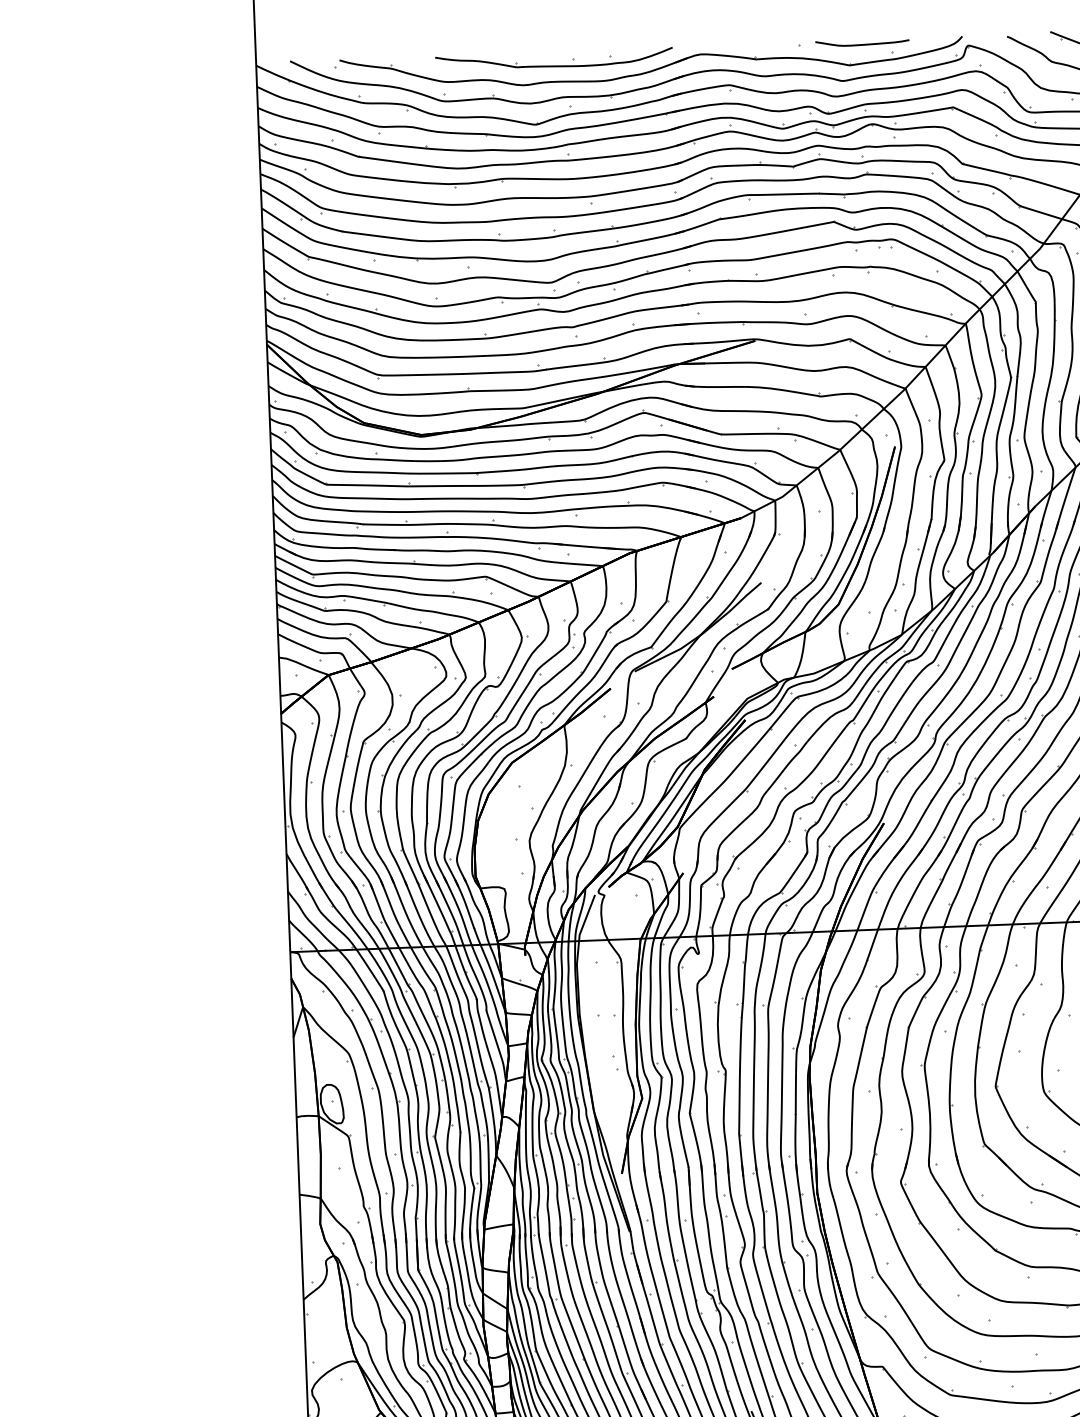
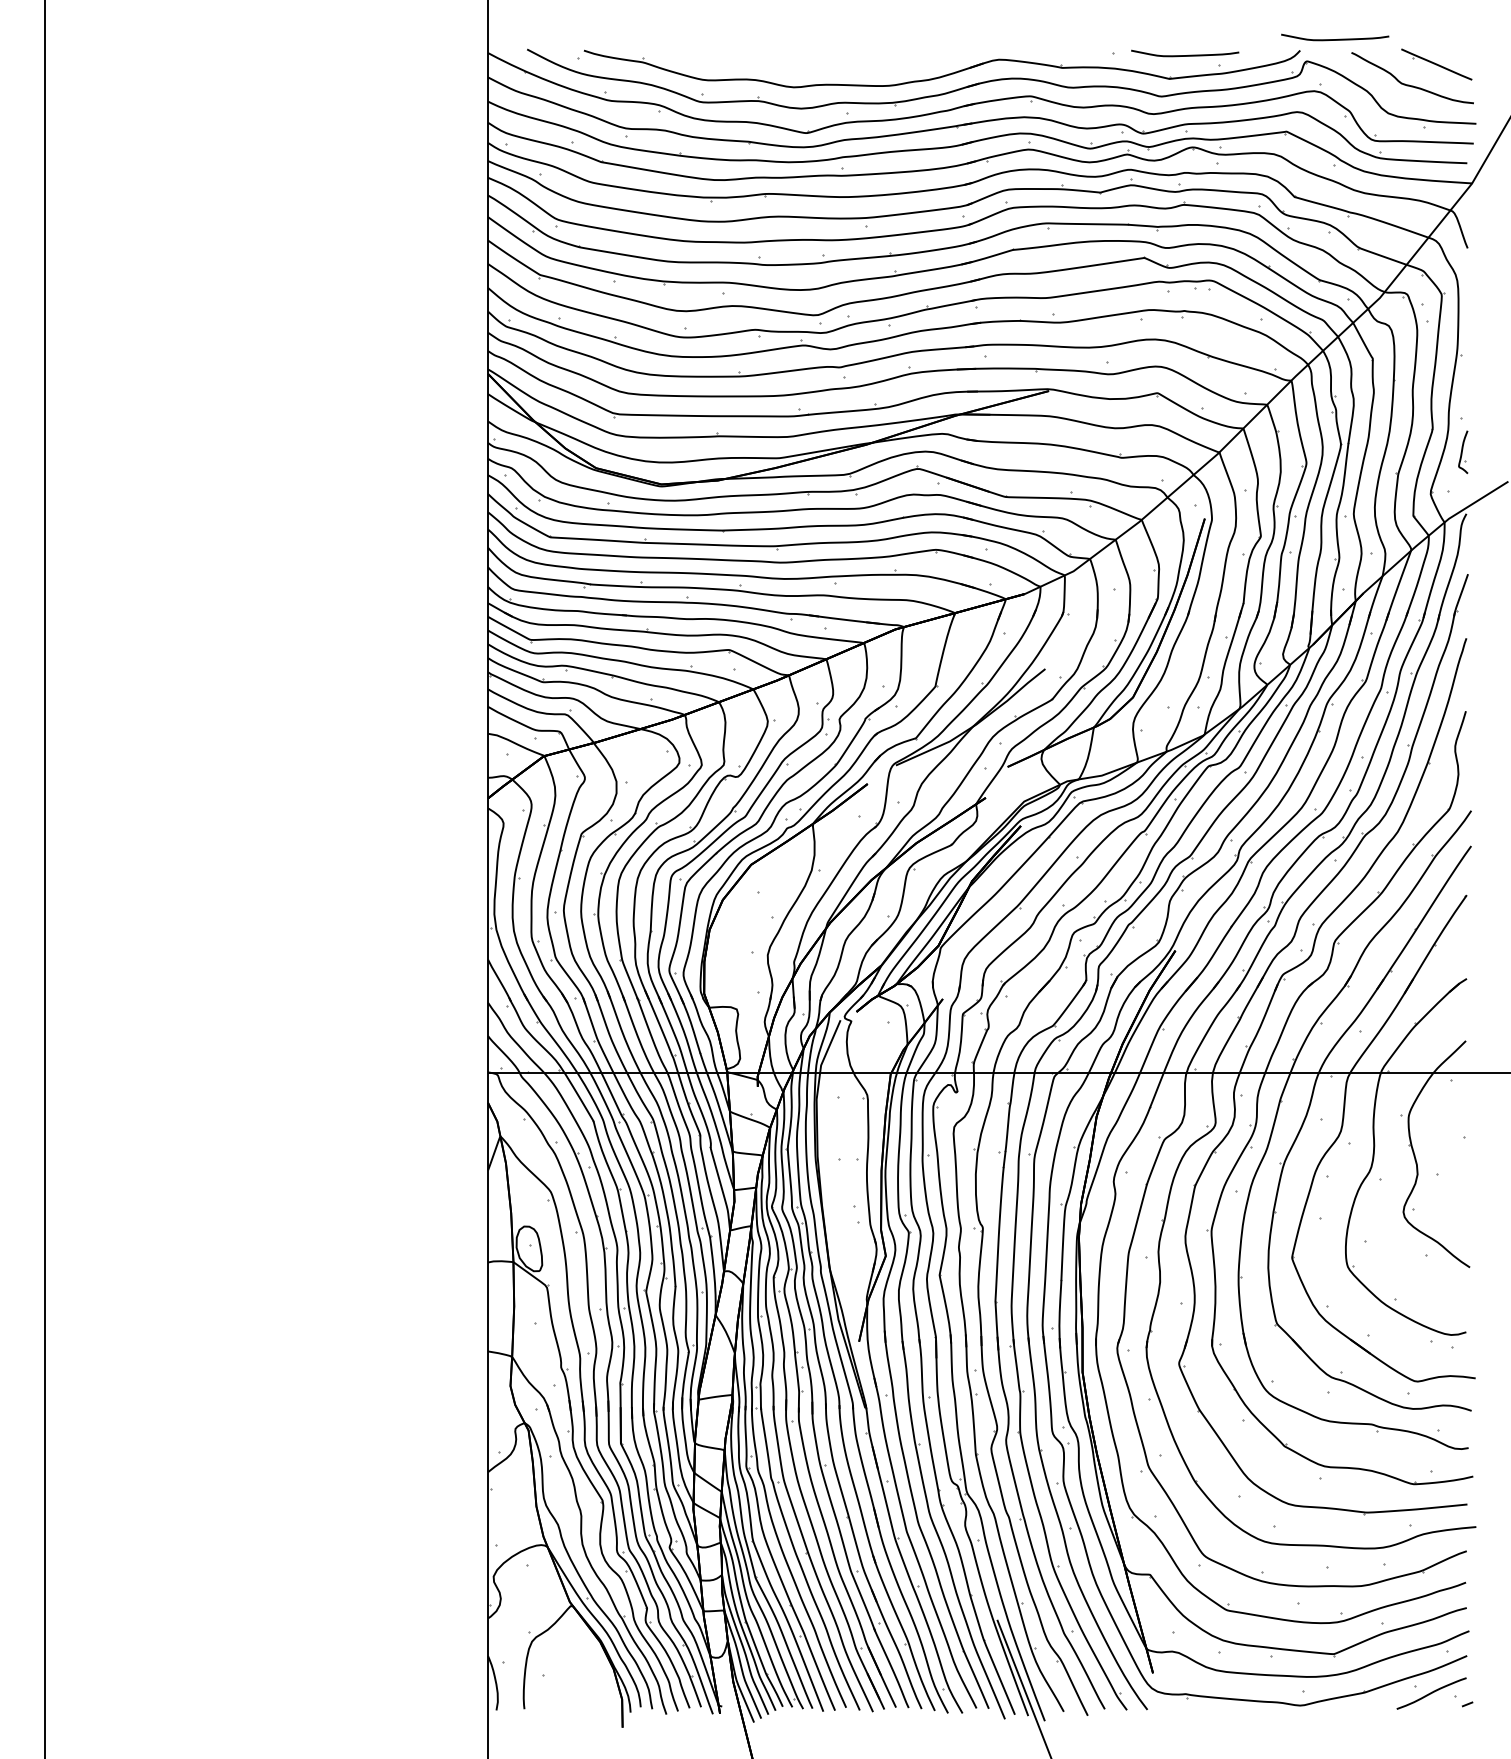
curve: (992, 25) -> (1335, 39), added
part: (554, 65) -> (830, 66), removed

